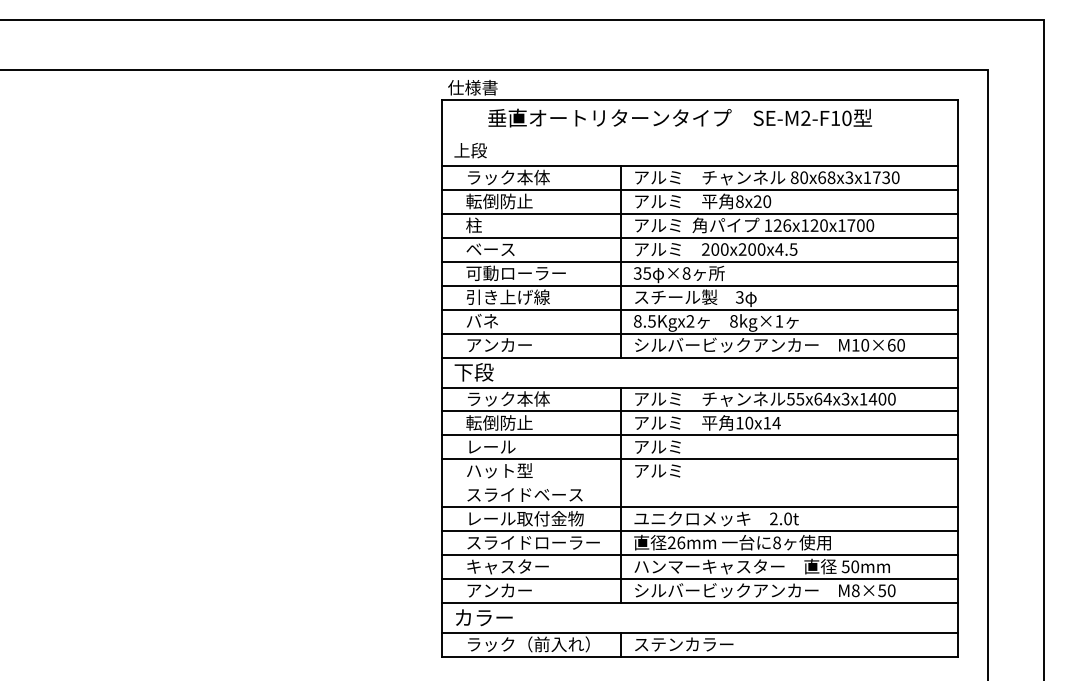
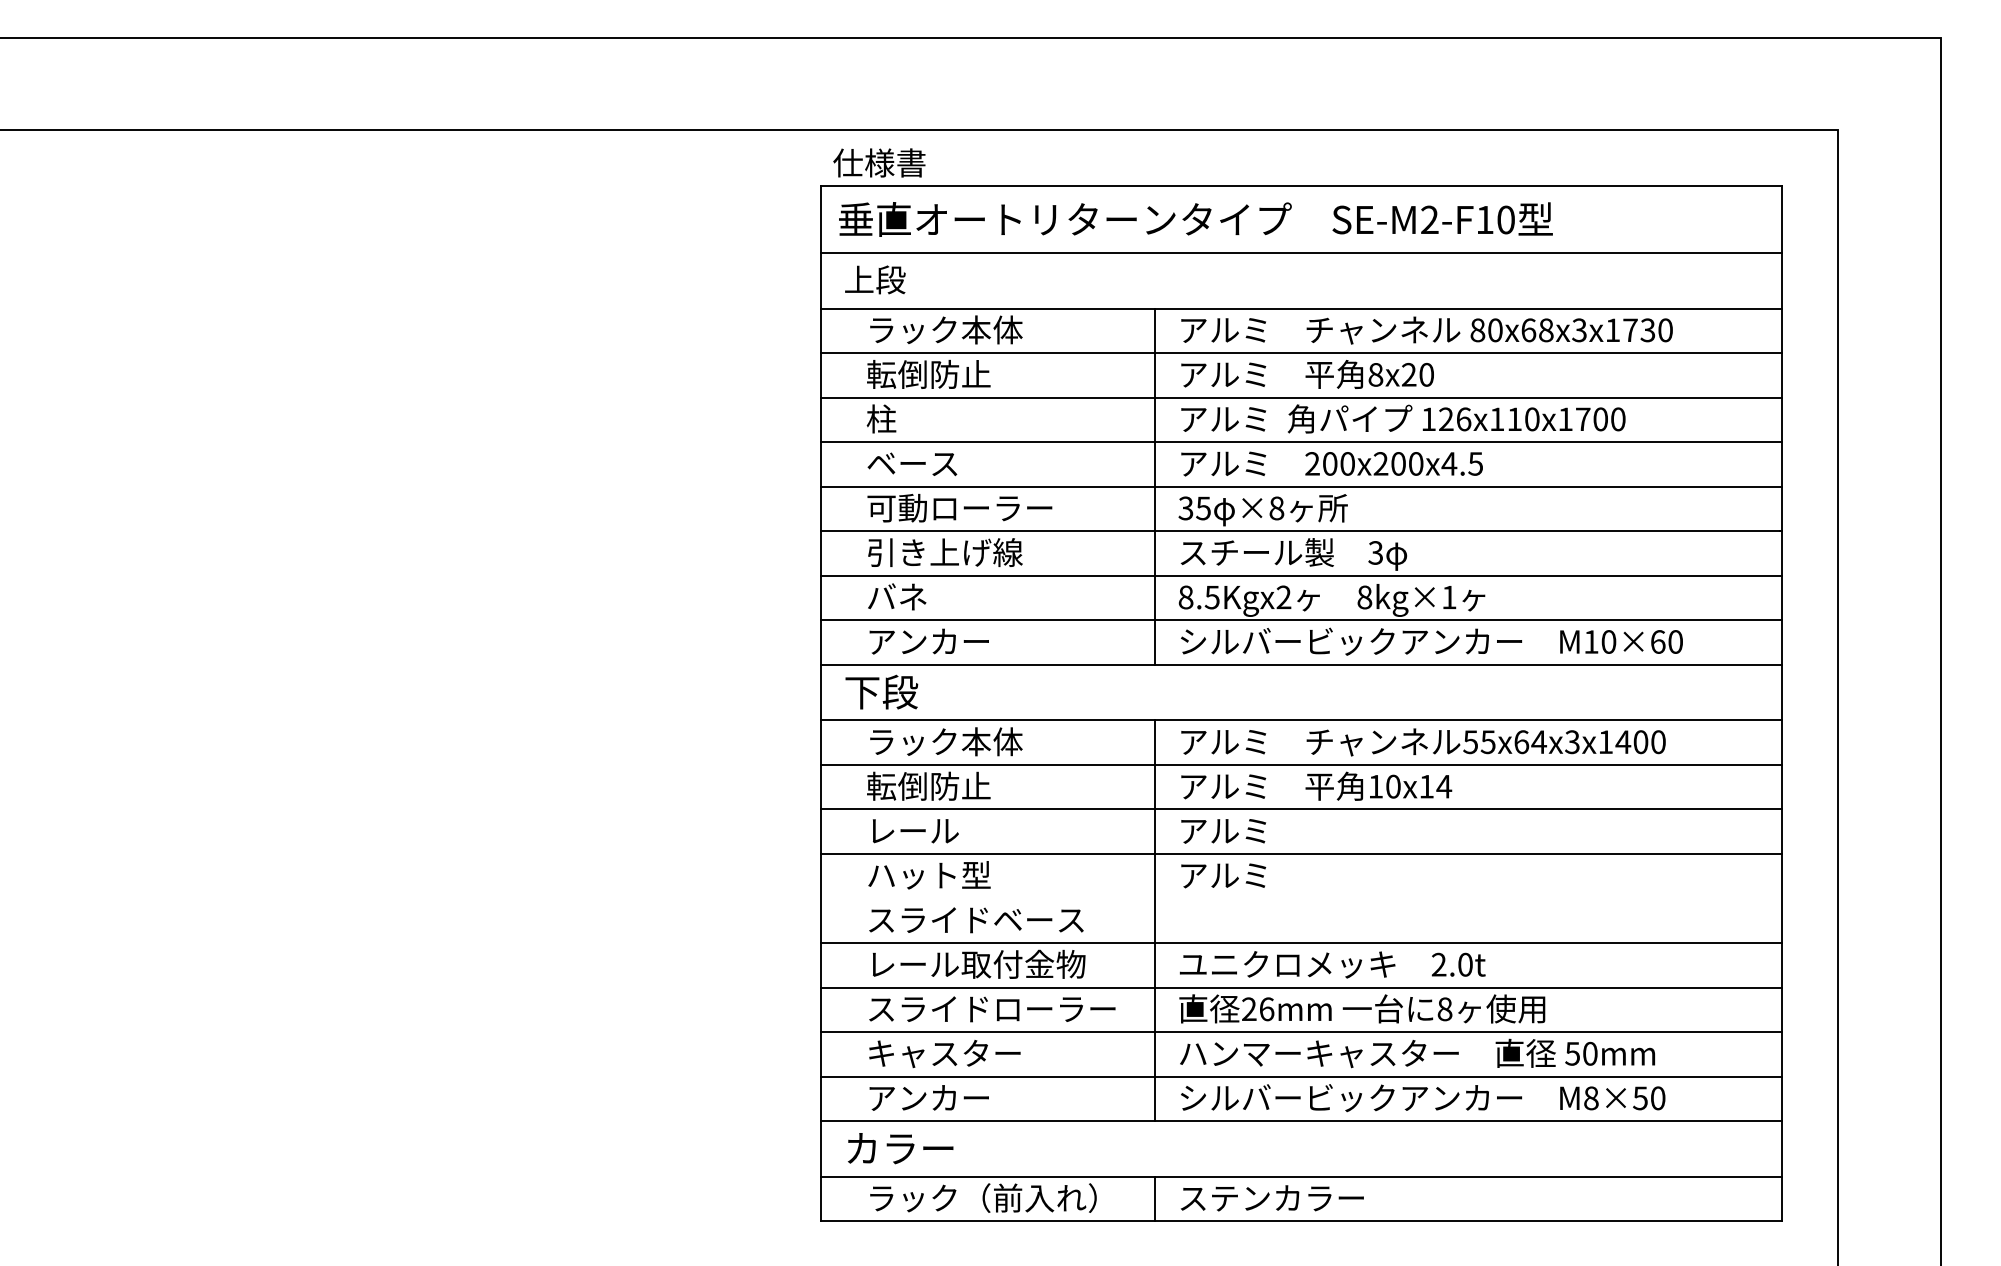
text: (679, 117) -> (1194, 218), moved
line: (699, 136) -> (1300, 253), added
text: (814, 225) -> (1514, 419), 126x120x1700 -> 126x110x1700

